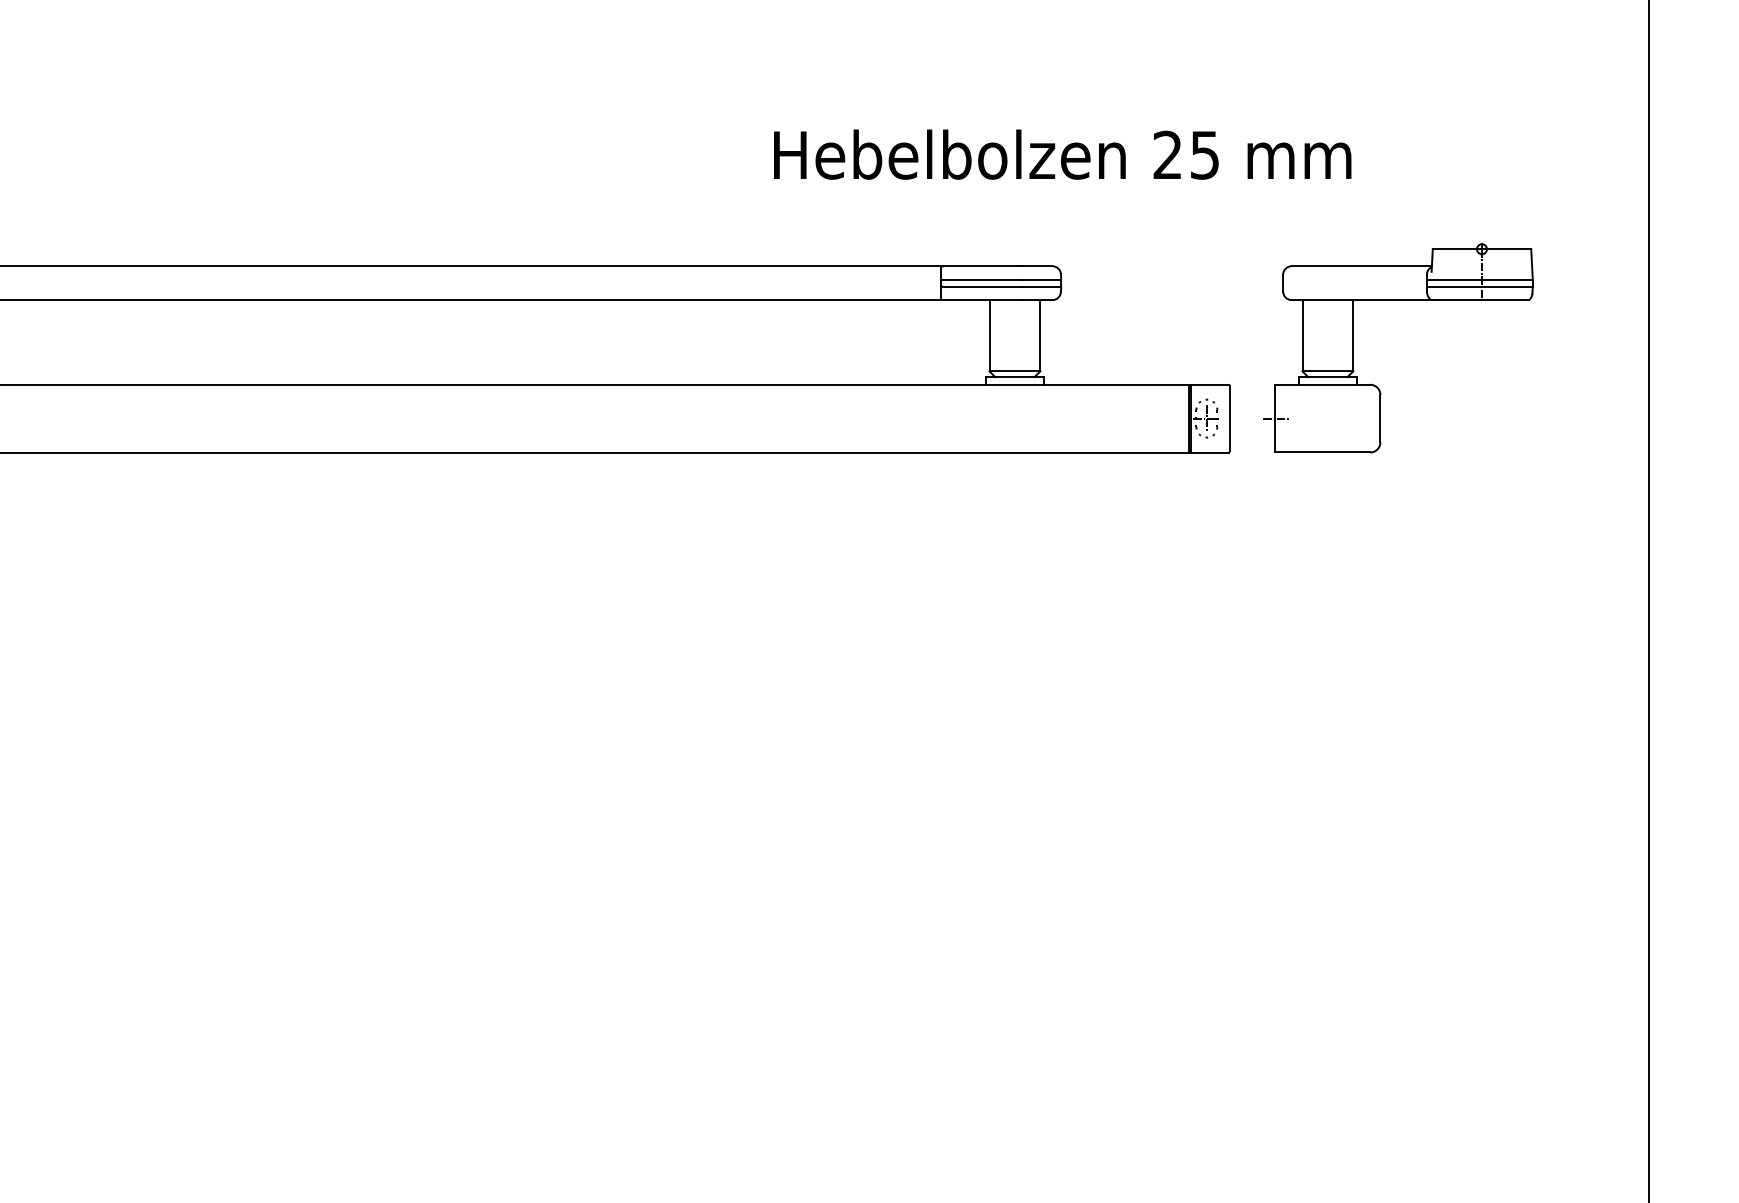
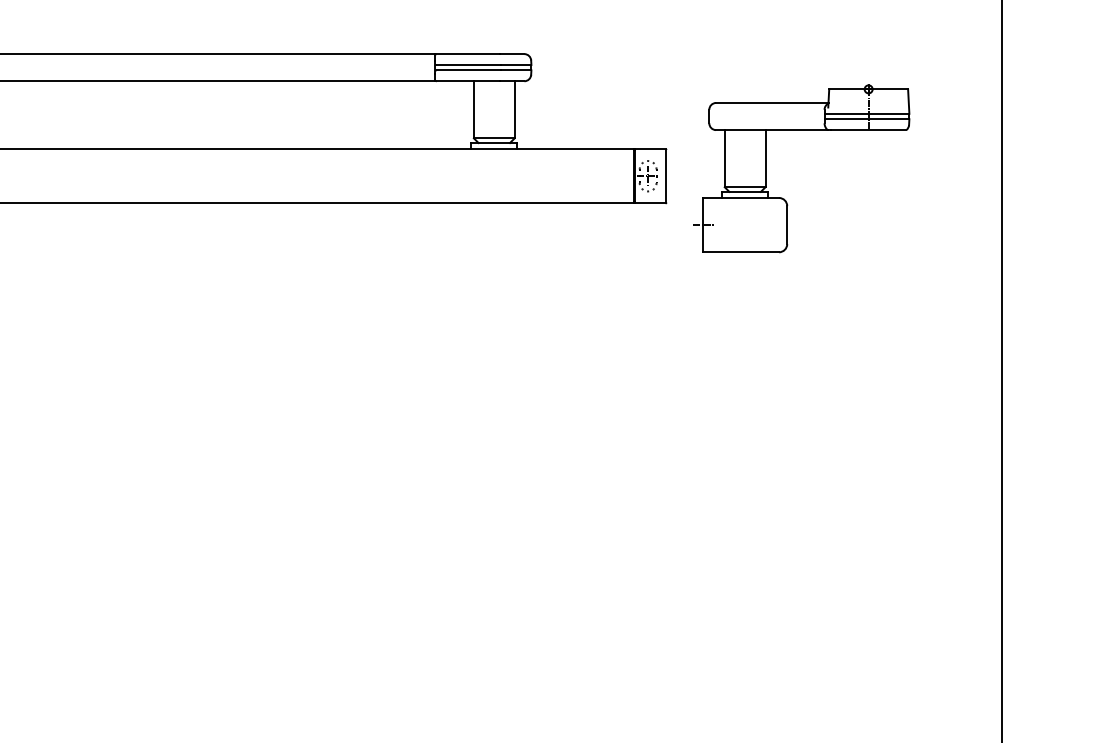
part: (1376, 385) -> (784, 198), moved

